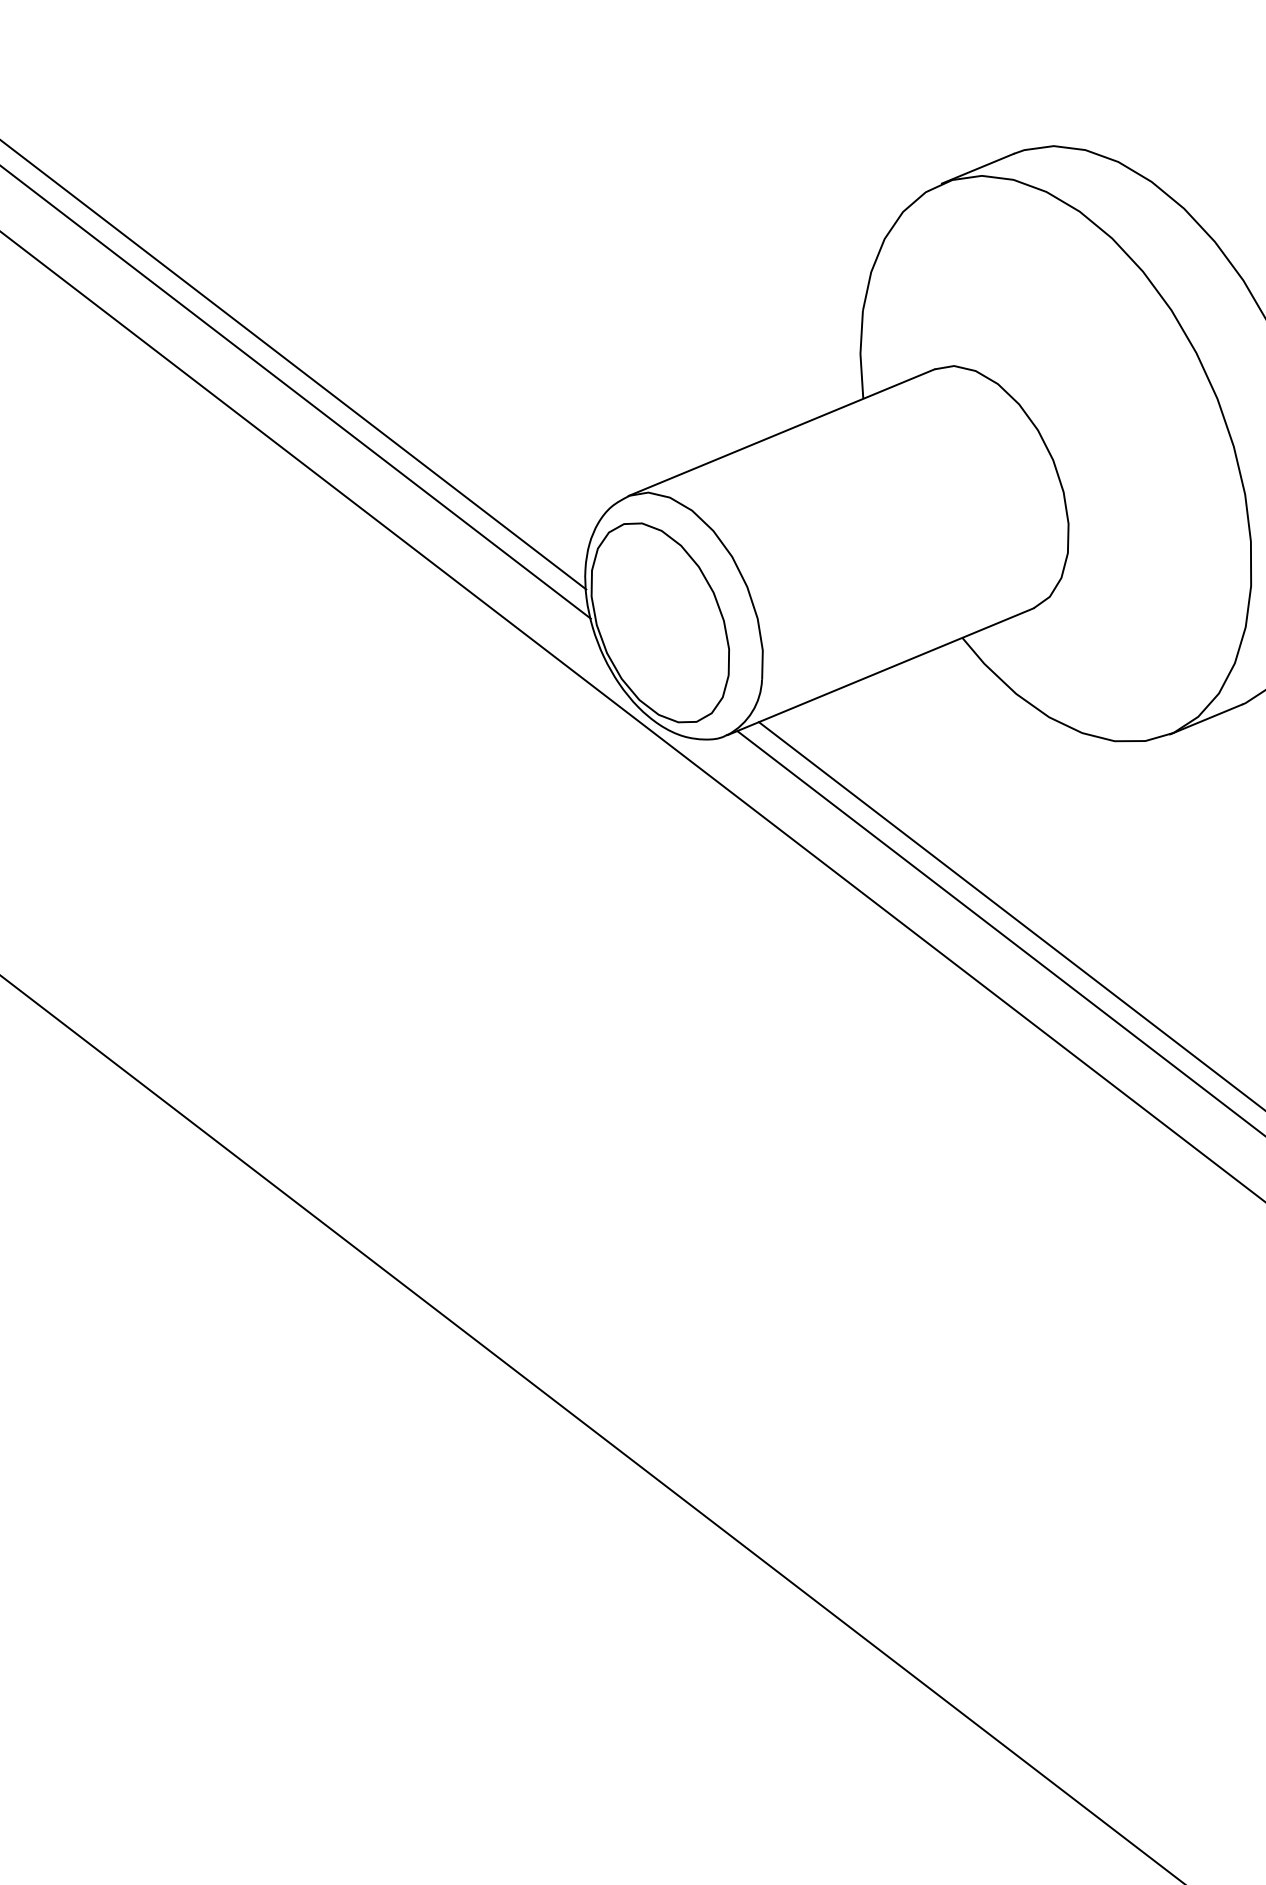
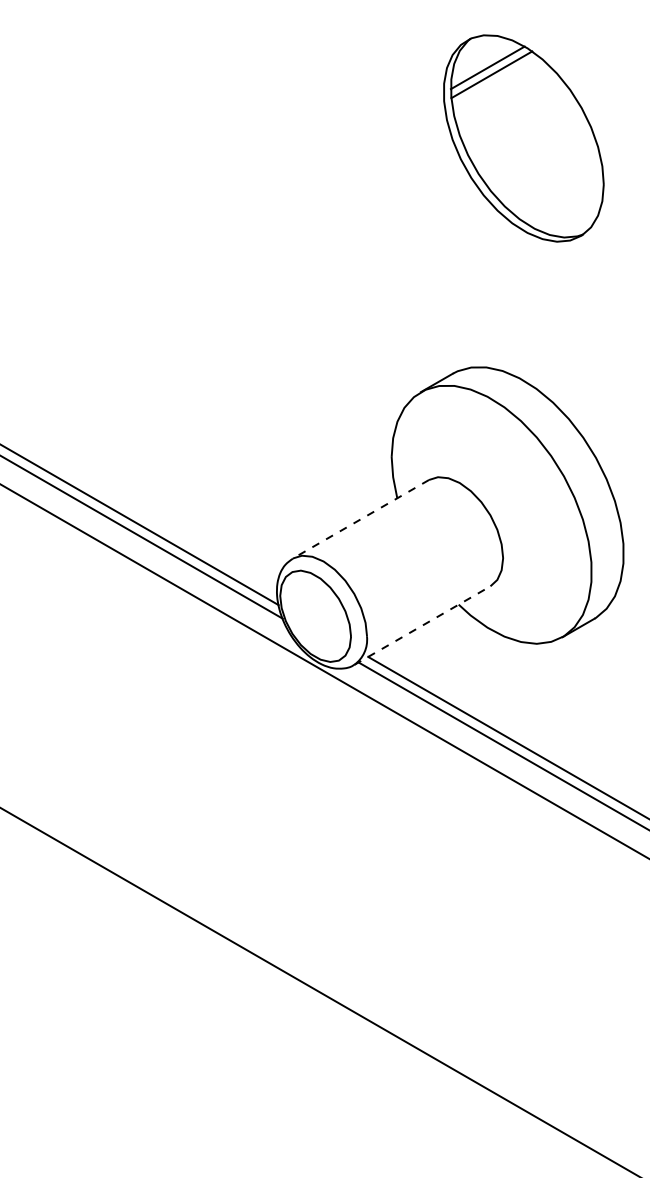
line: (780, 433) -> (360, 519), solid -> dashed
line: (880, 671) -> (422, 625), solid -> dashed

